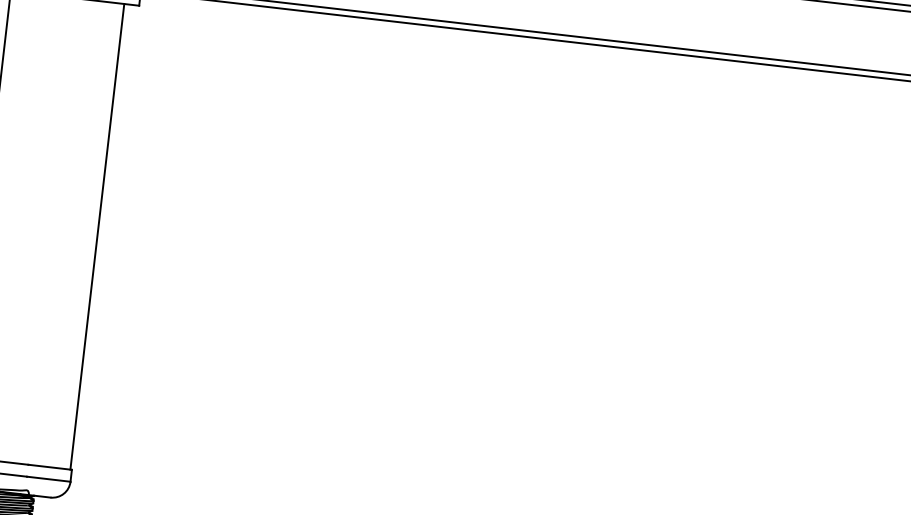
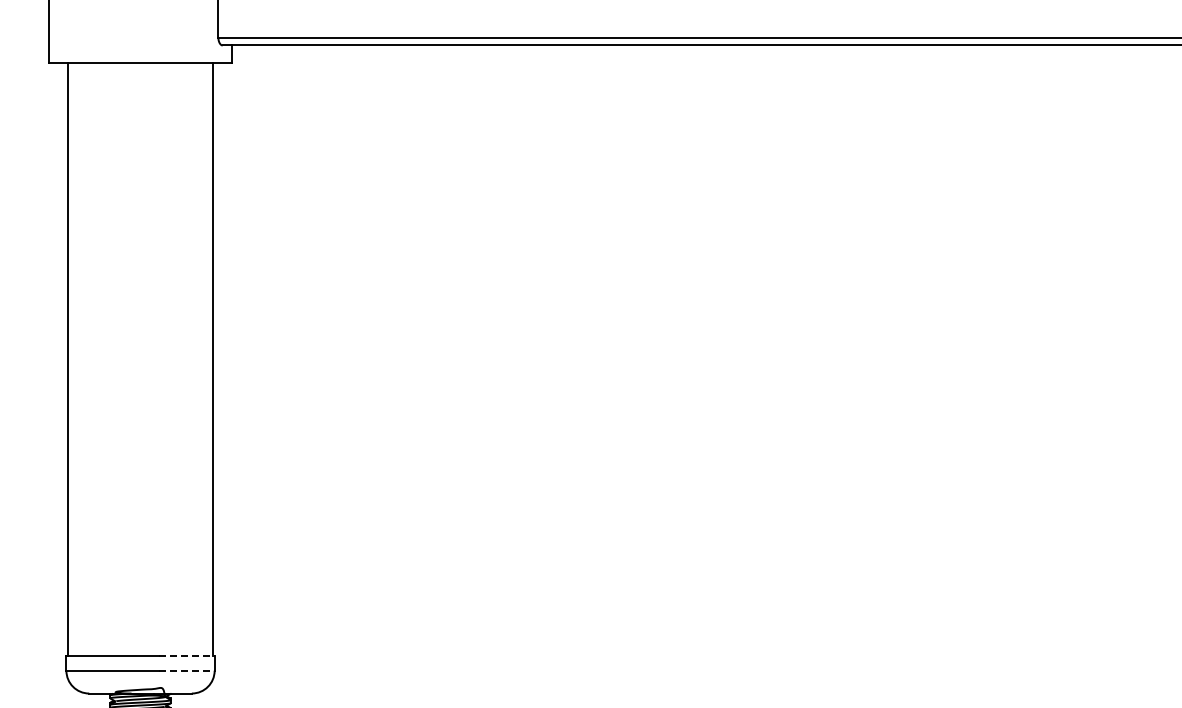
line: (49, 467) -> (186, 655), solid -> dashed
line: (48, 479) -> (186, 670), solid -> dashed

